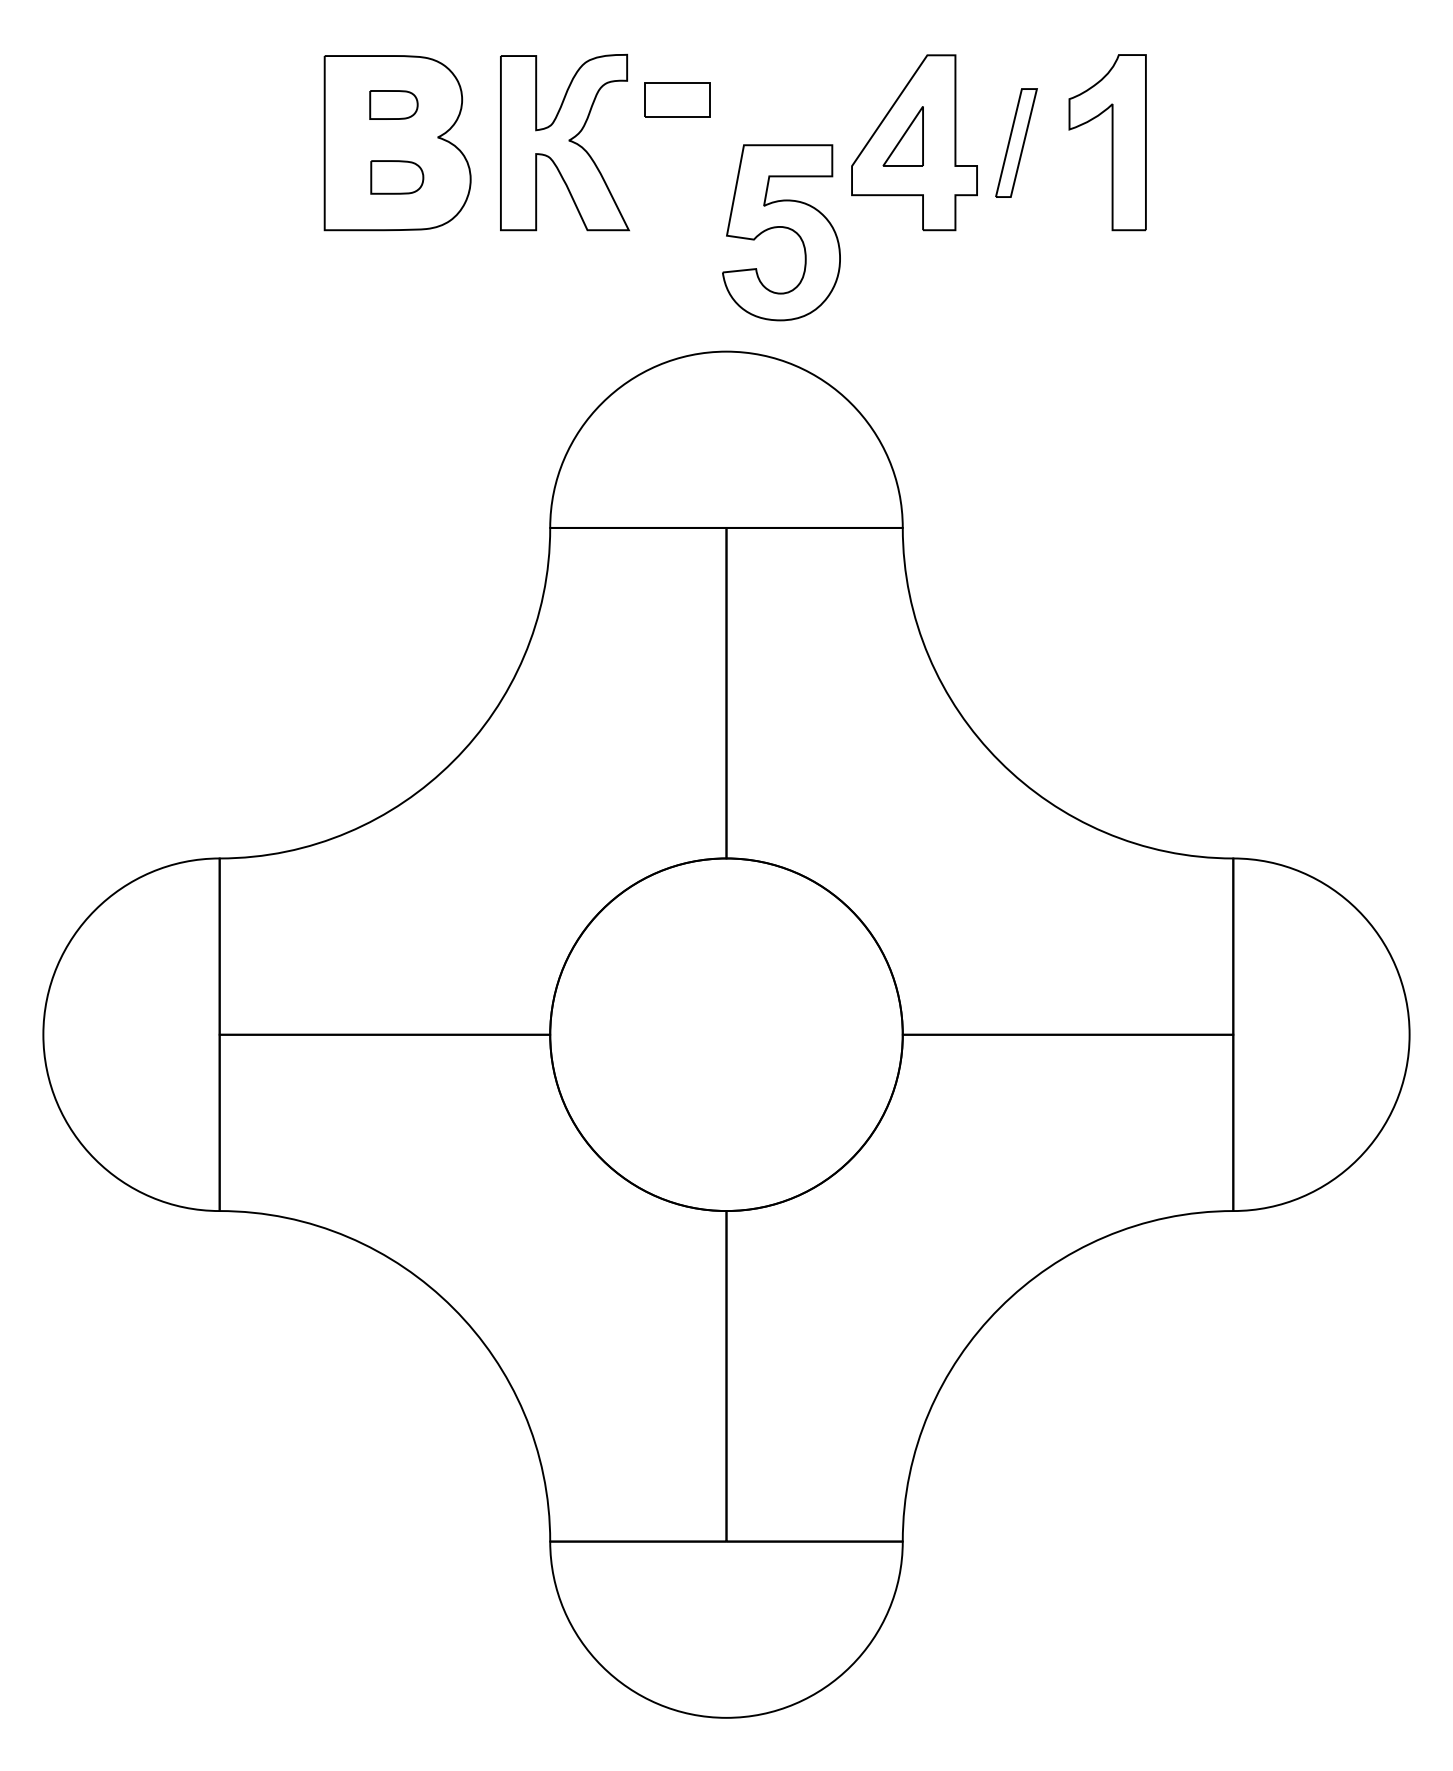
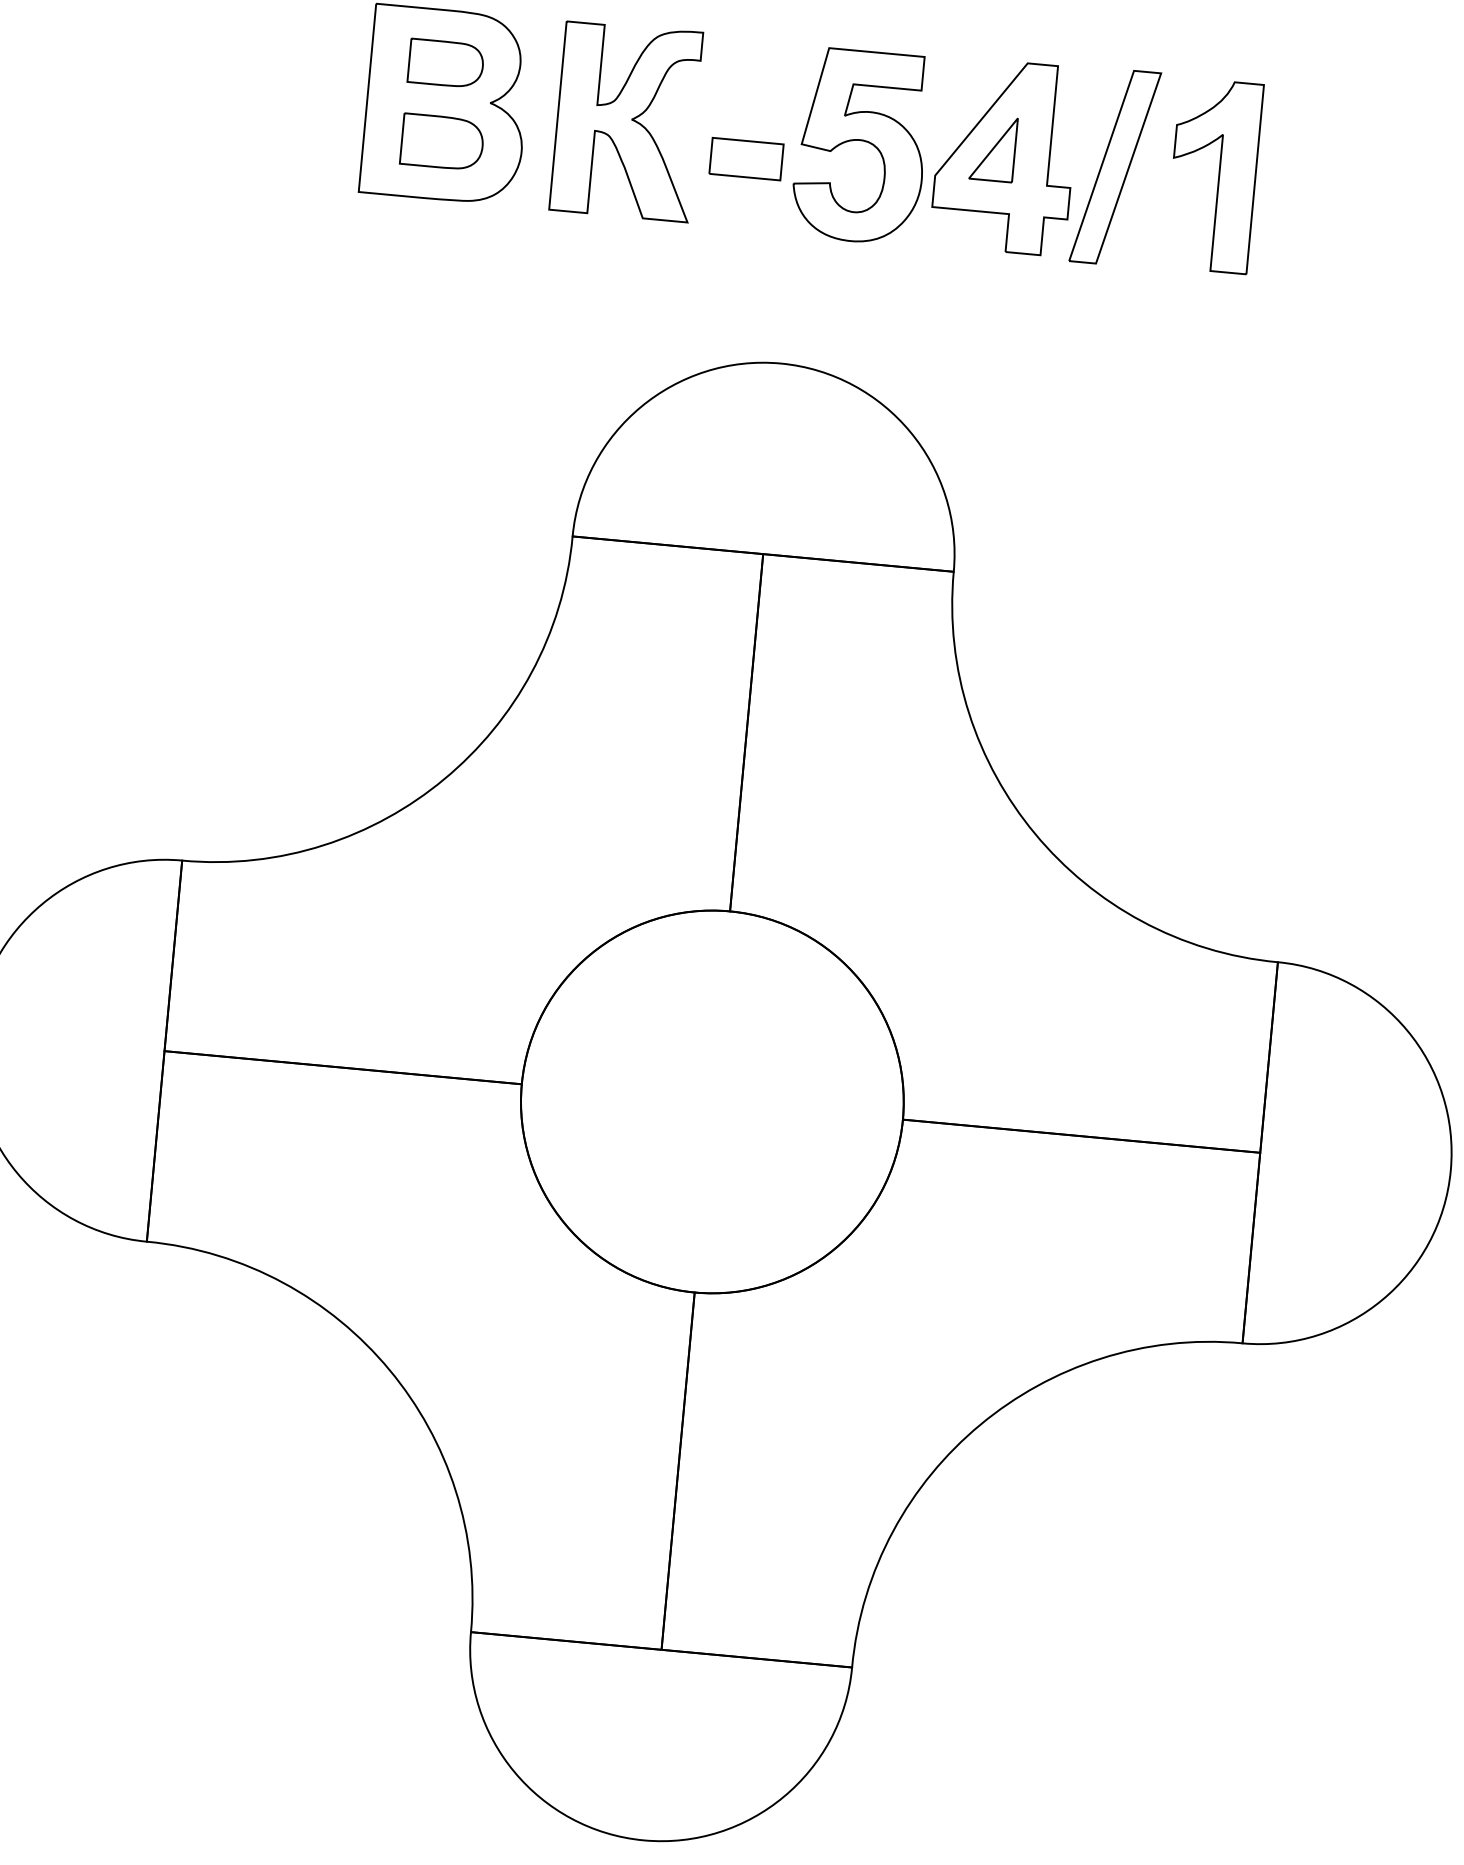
part: (677, 99) -> (746, 158), moved
part: (393, 104) -> (445, 63), size x1.43
part: (1016, 142) -> (1115, 166), size x1.67
part: (397, 177) -> (442, 142), size x1.43
part: (781, 232) -> (861, 146), moved

